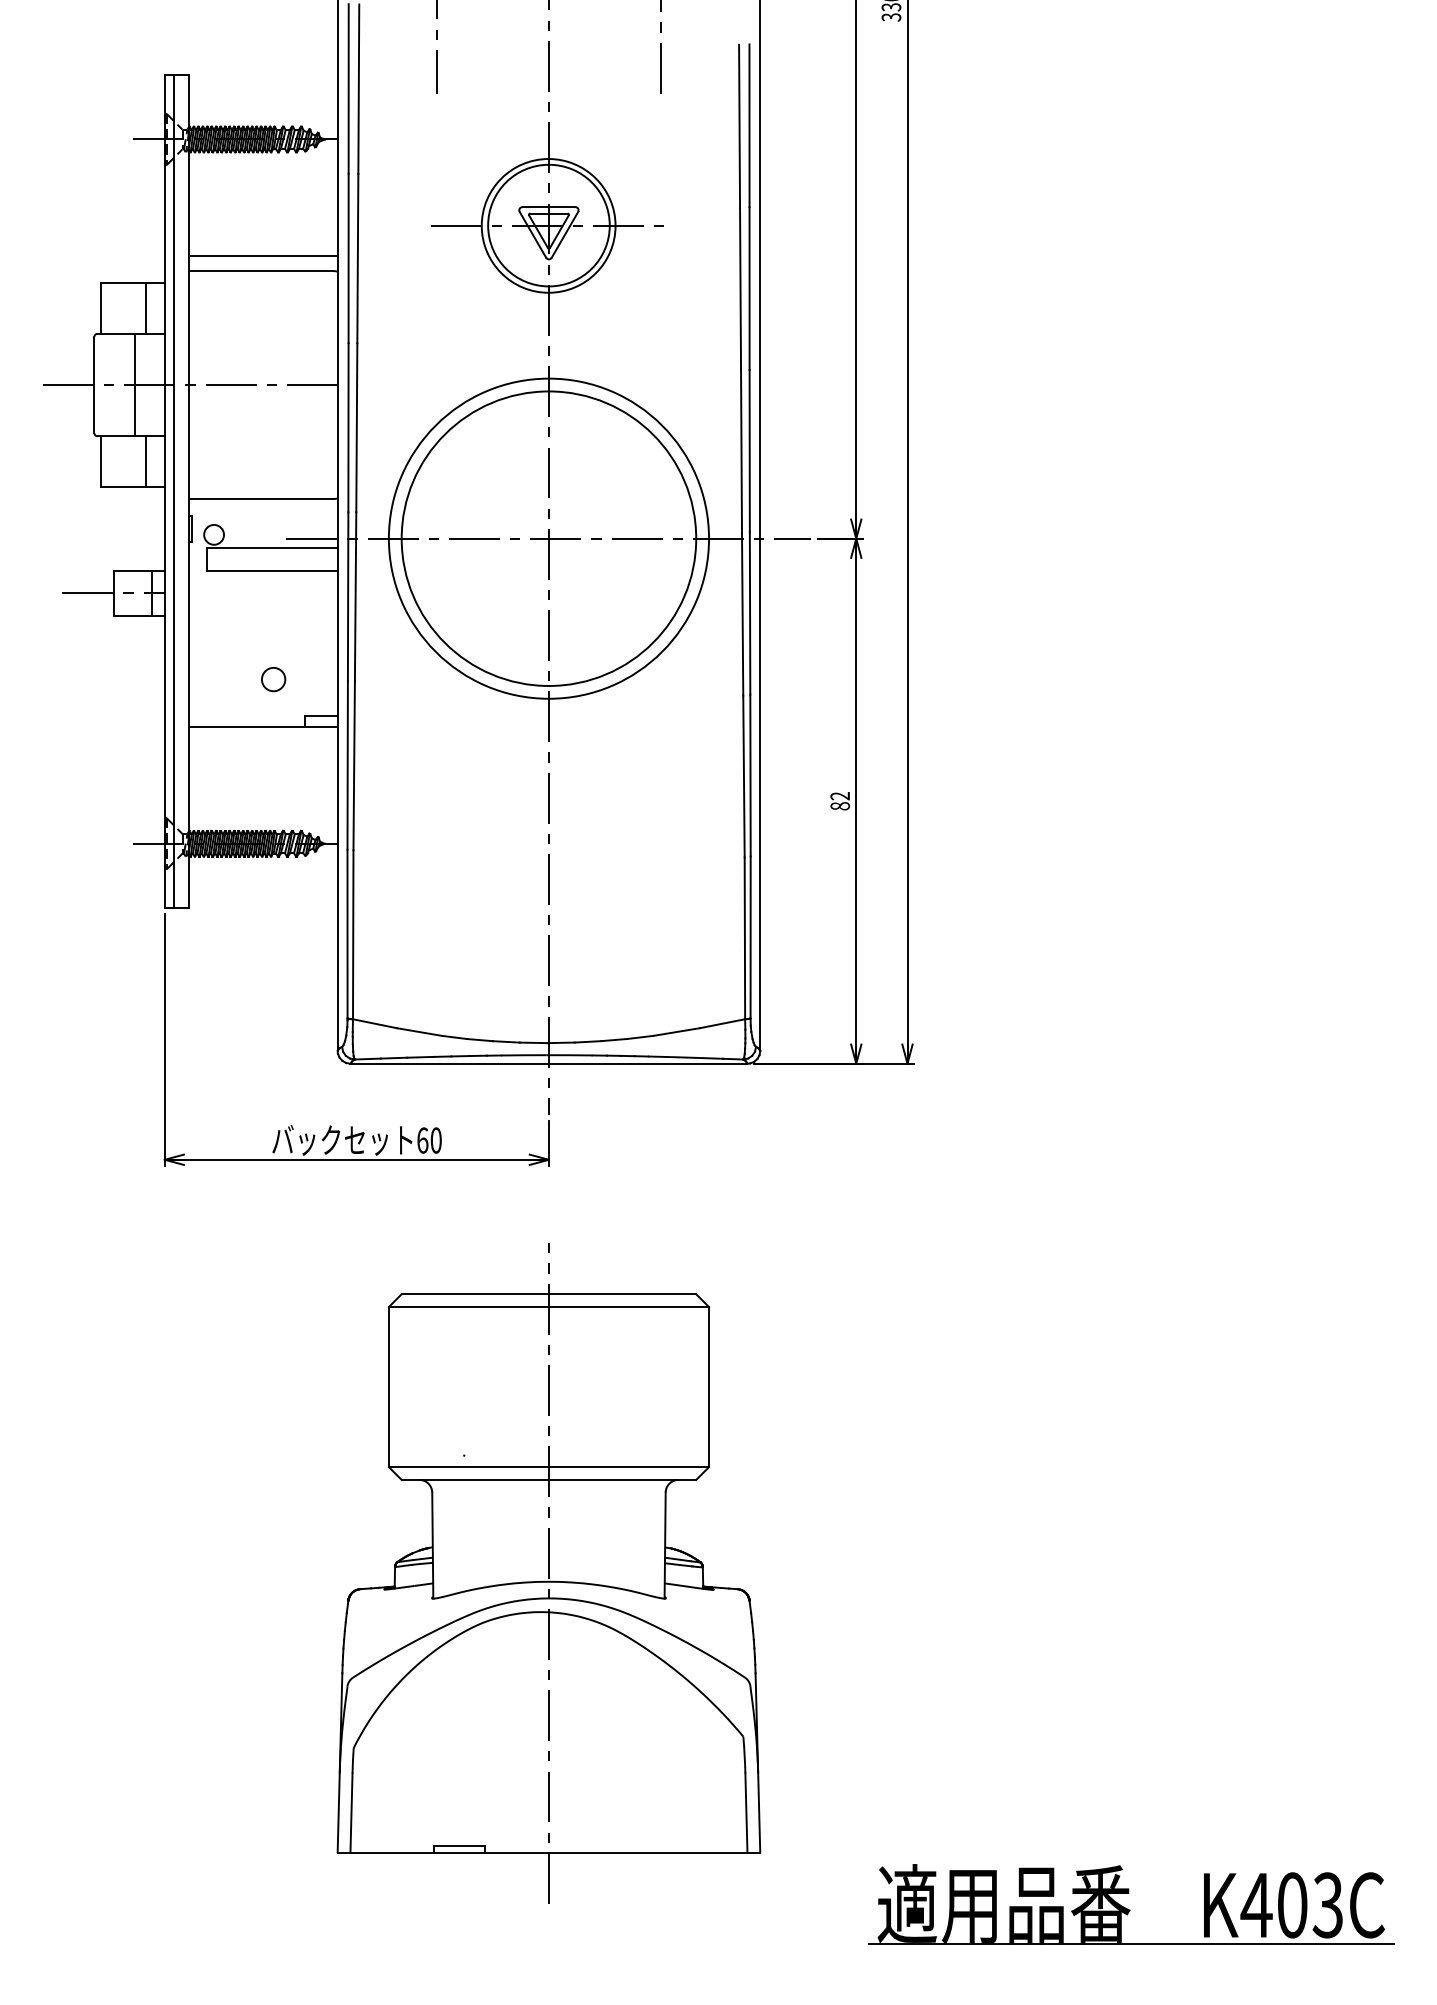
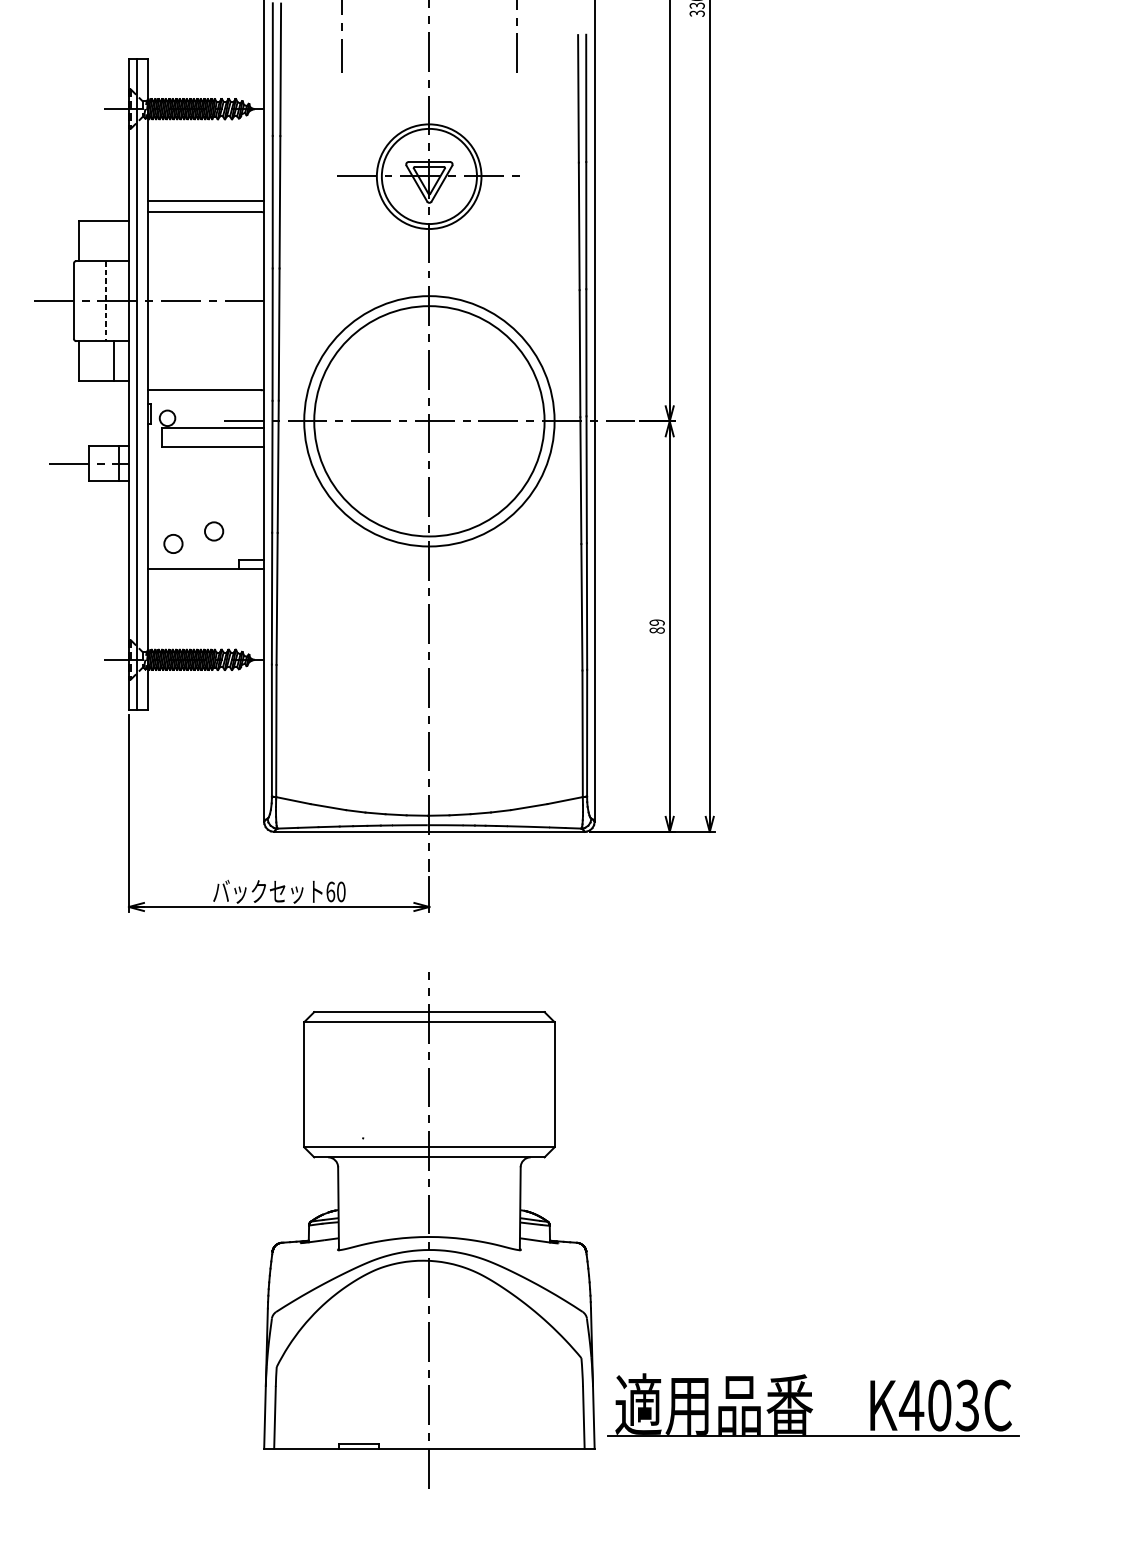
line: (145, 307) -> (113, 240), removed
line: (135, 385) -> (106, 301), solid -> dashed
circle: (221, 695) -> (173, 543), added
text: (840, 796) -> (657, 622), 82 -> 89
part: (1131, 1904) -> (813, 1404), moved

